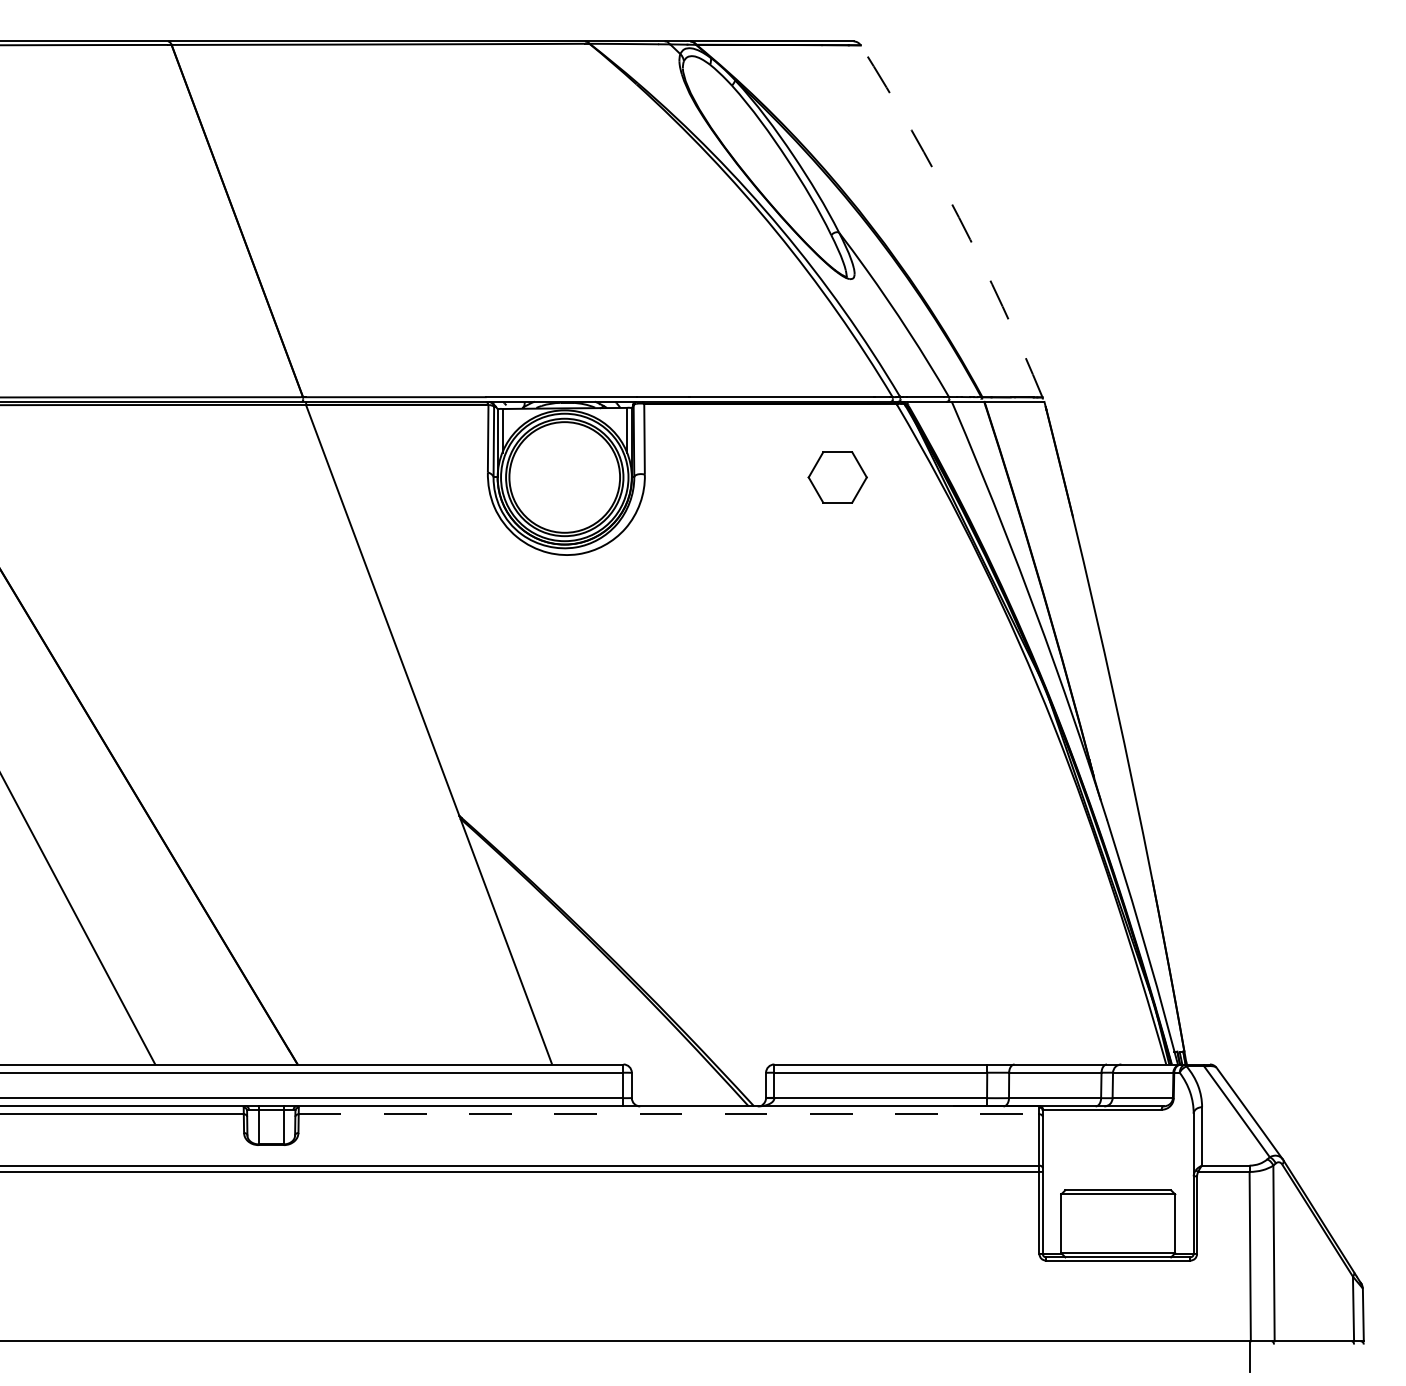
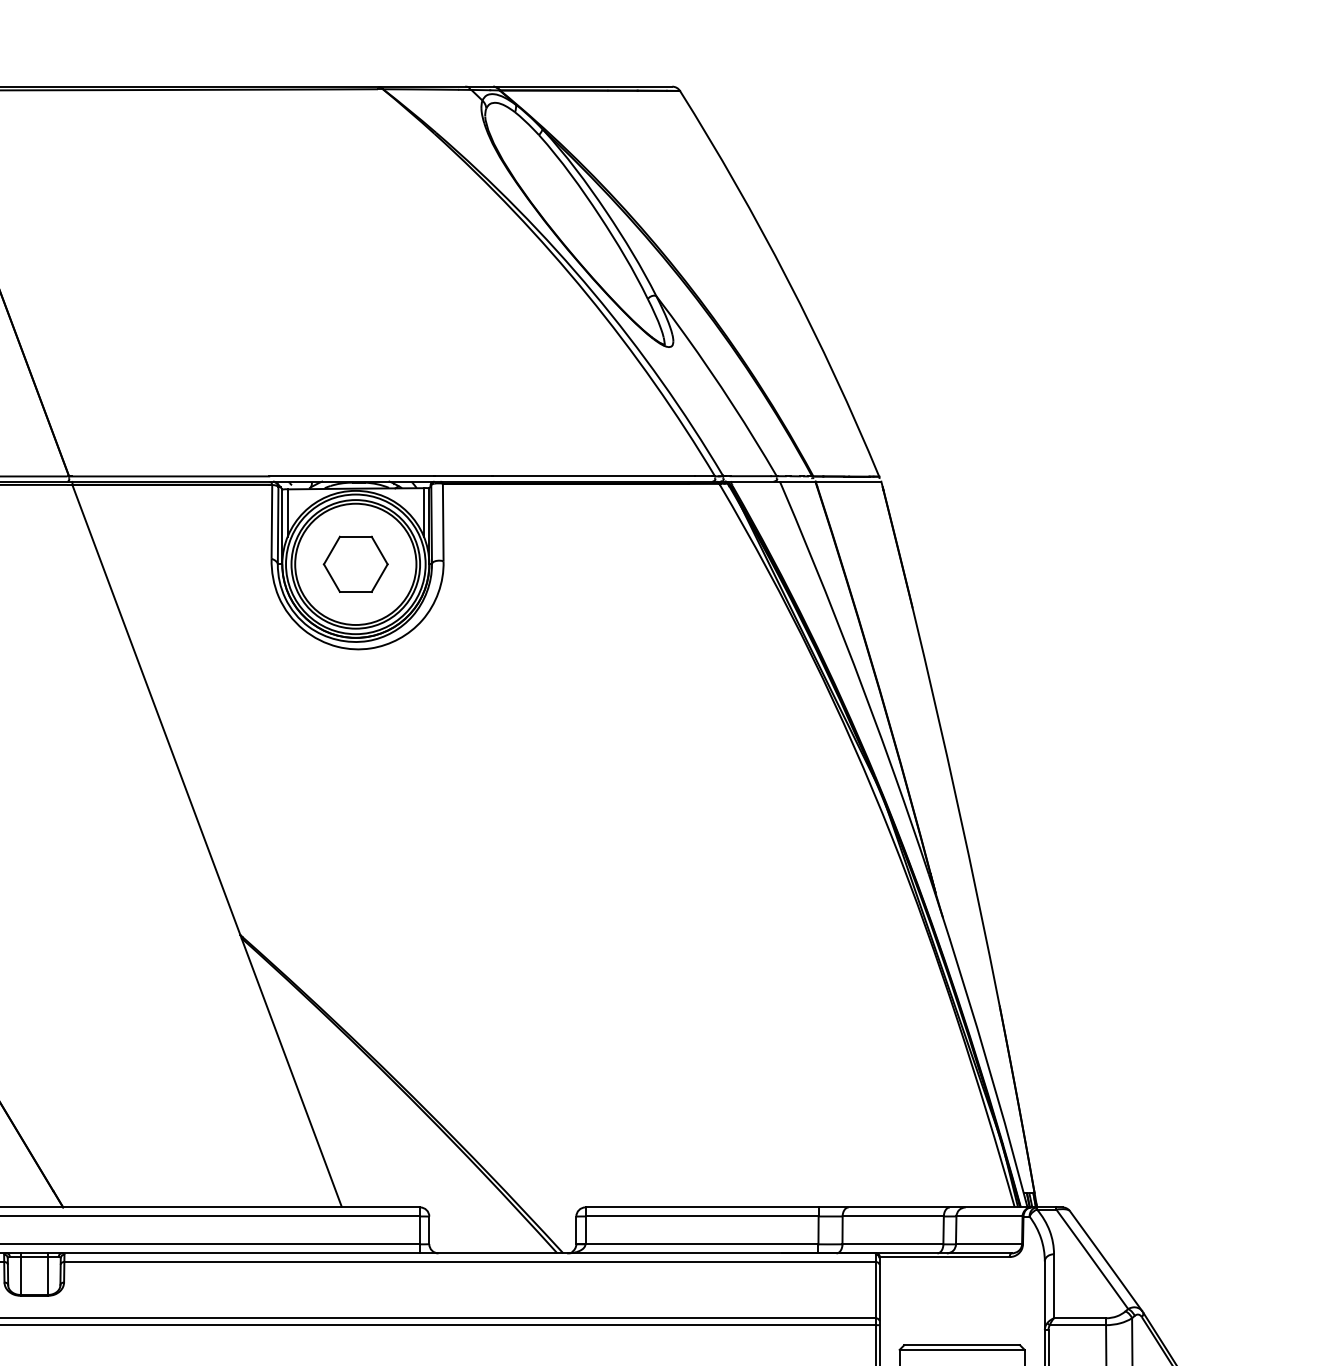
arc: (959, 217) -> (788, 279), dashed -> solid
part: (837, 477) -> (355, 564), moved
line: (669, 1114) -> (470, 1262), dashed -> solid

